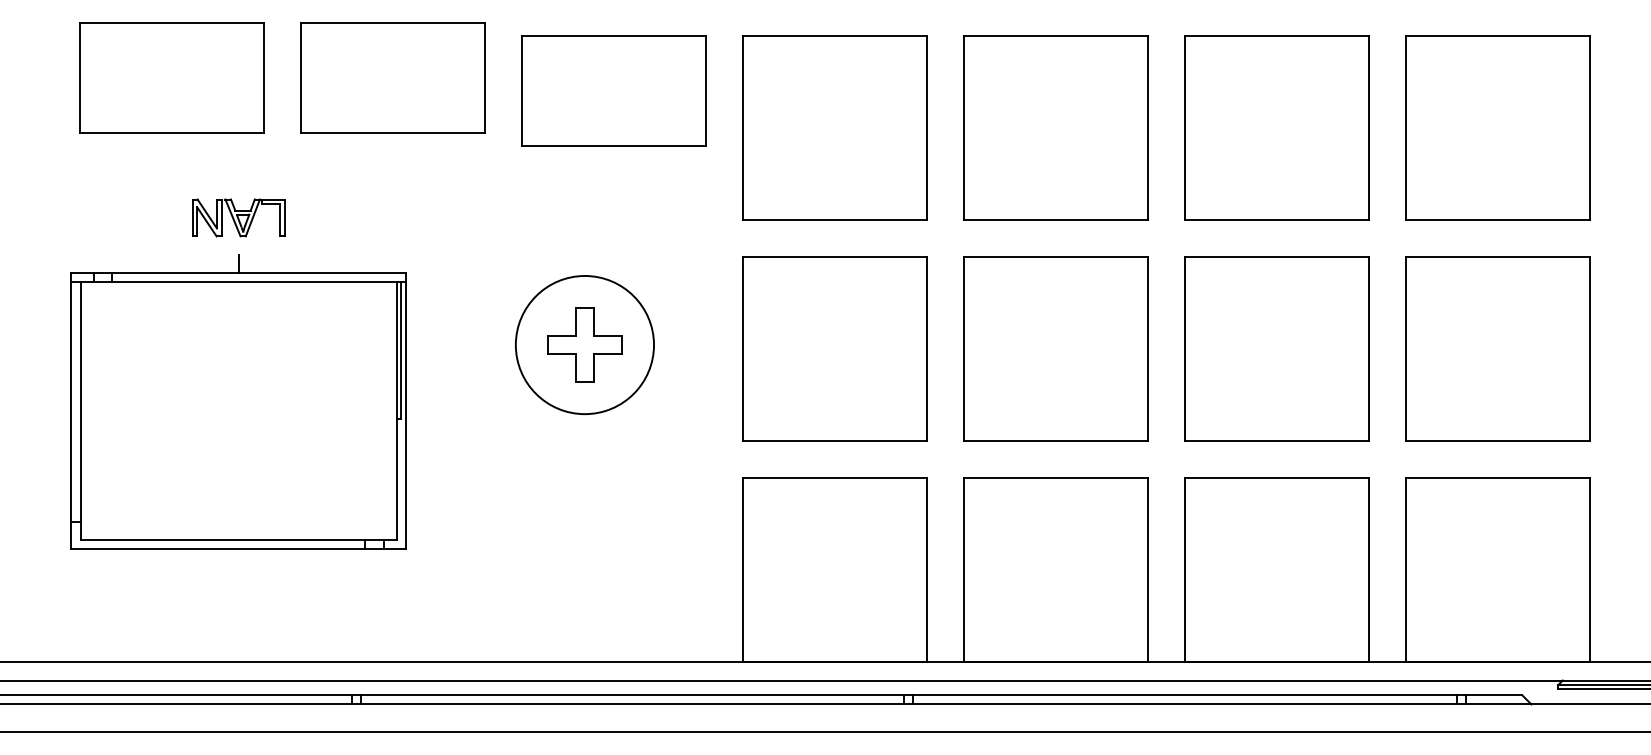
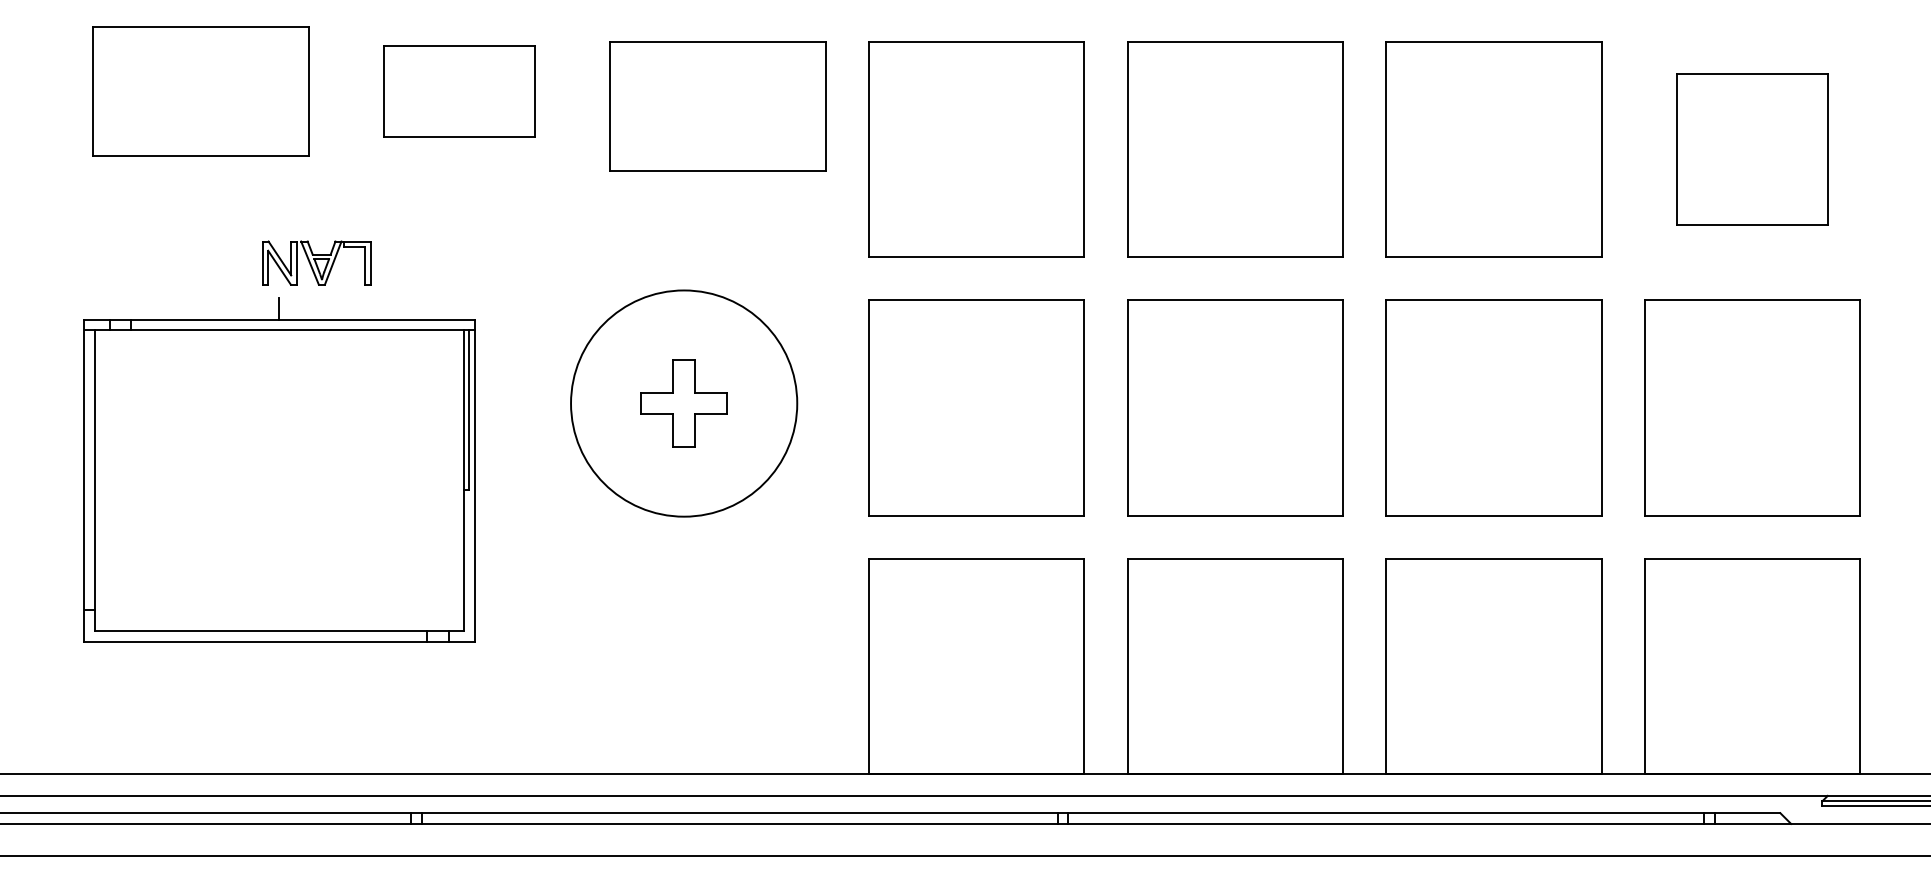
part: (392, 77) -> (459, 90), size x0.7
part: (1497, 127) -> (1751, 149), size x0.7
part: (238, 217) -> (316, 262), moved
circle: (584, 344) -> (683, 402), size x1.4

